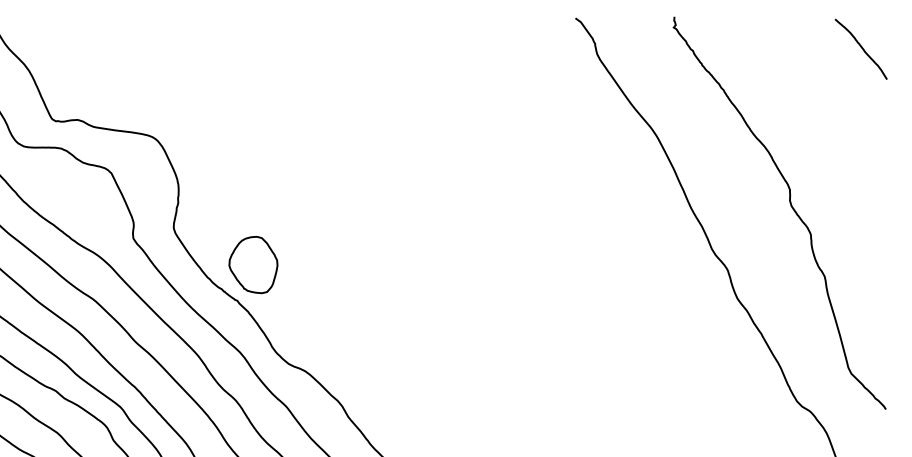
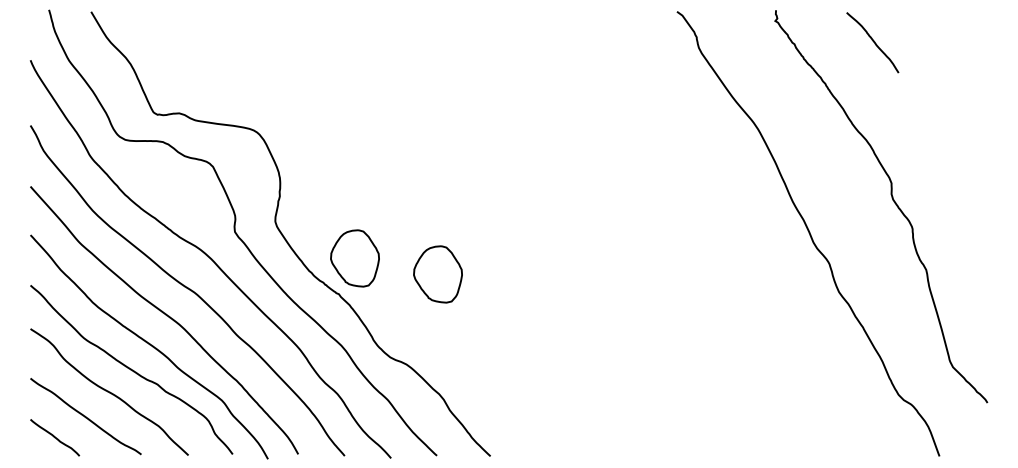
curve: (860, 48) -> (872, 41), moved
part: (335, 281) -> (437, 274), added

